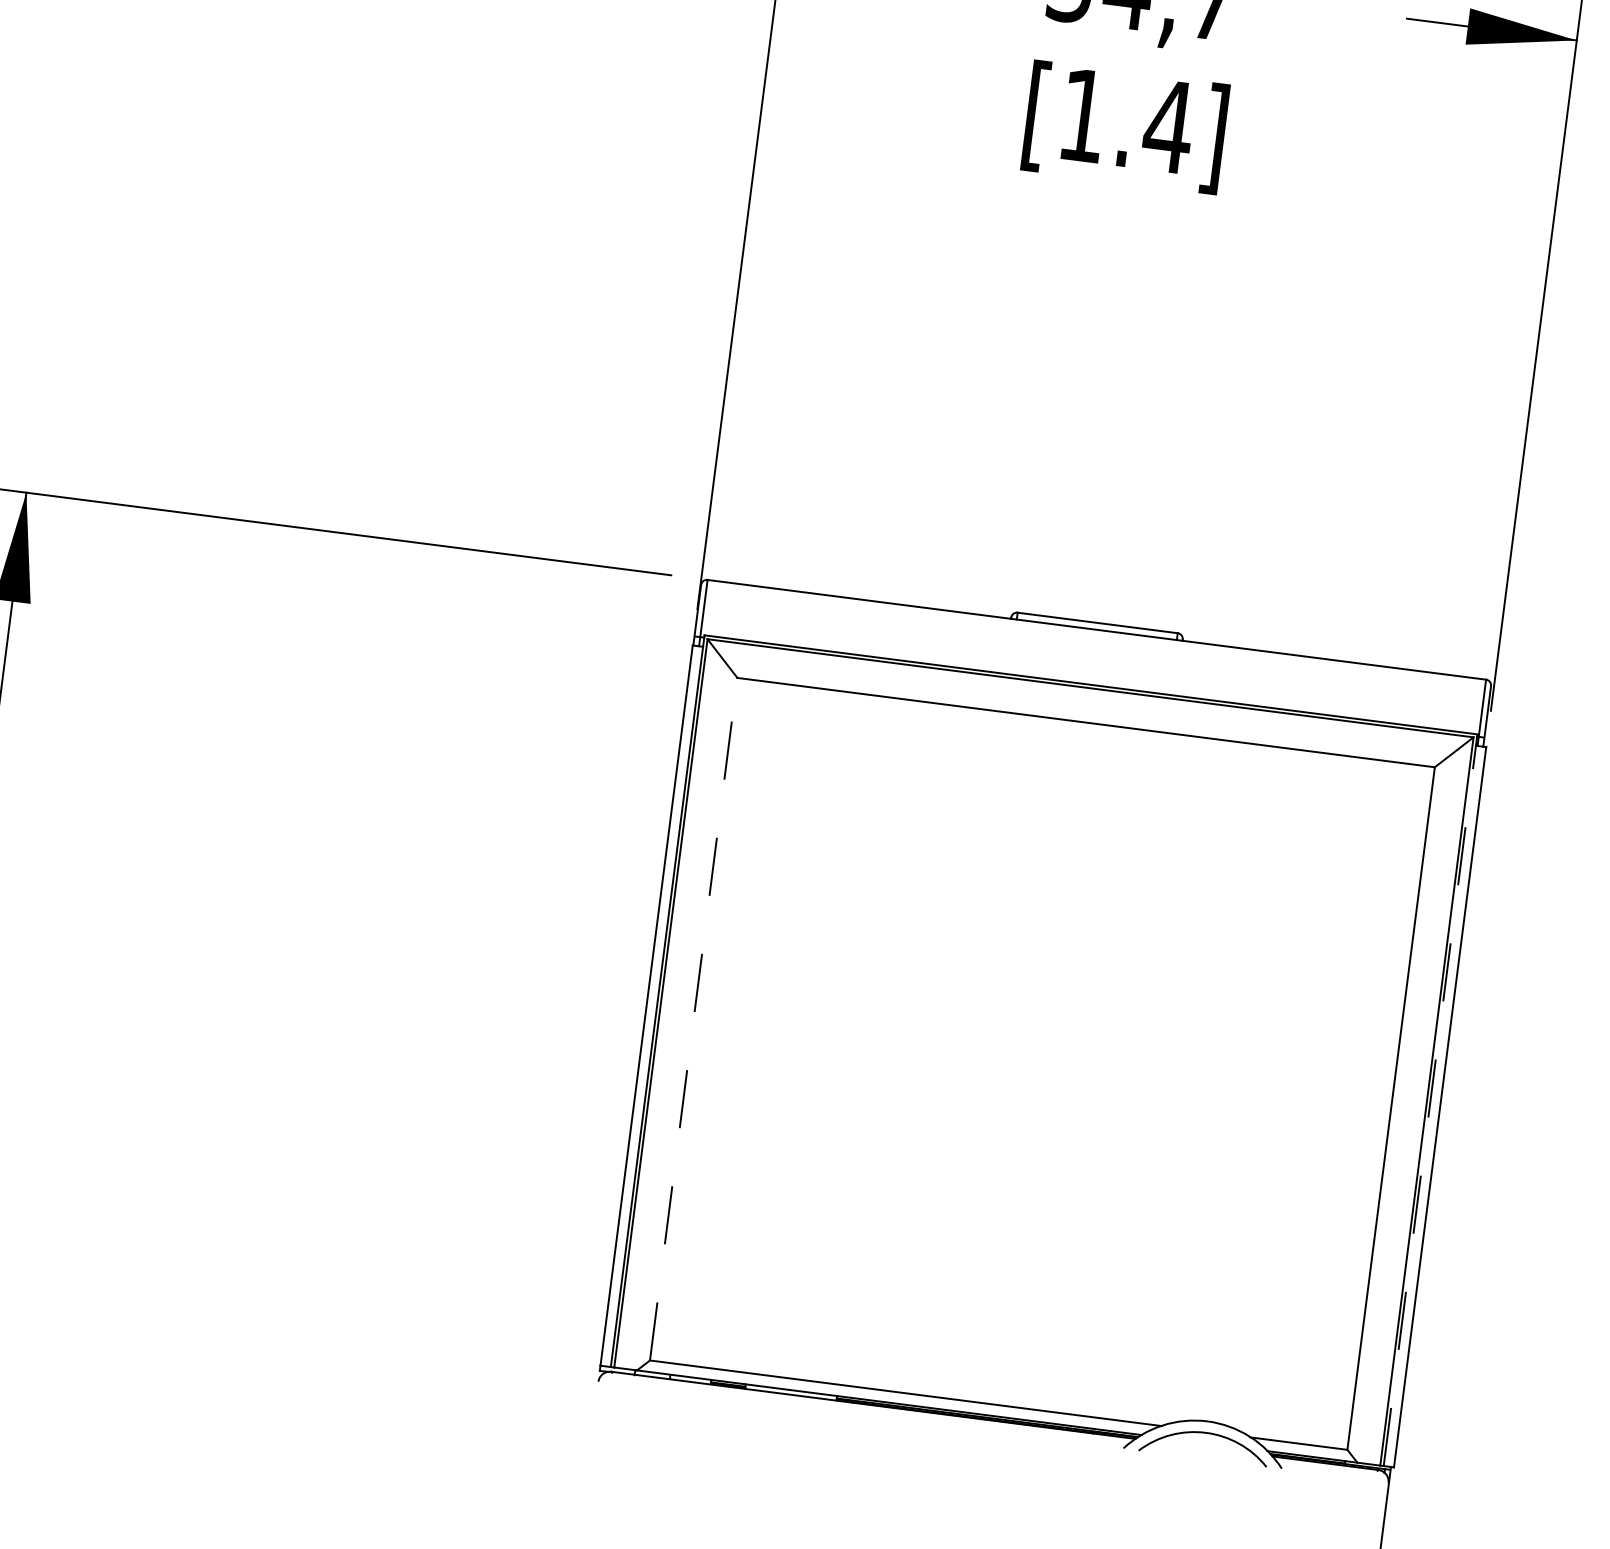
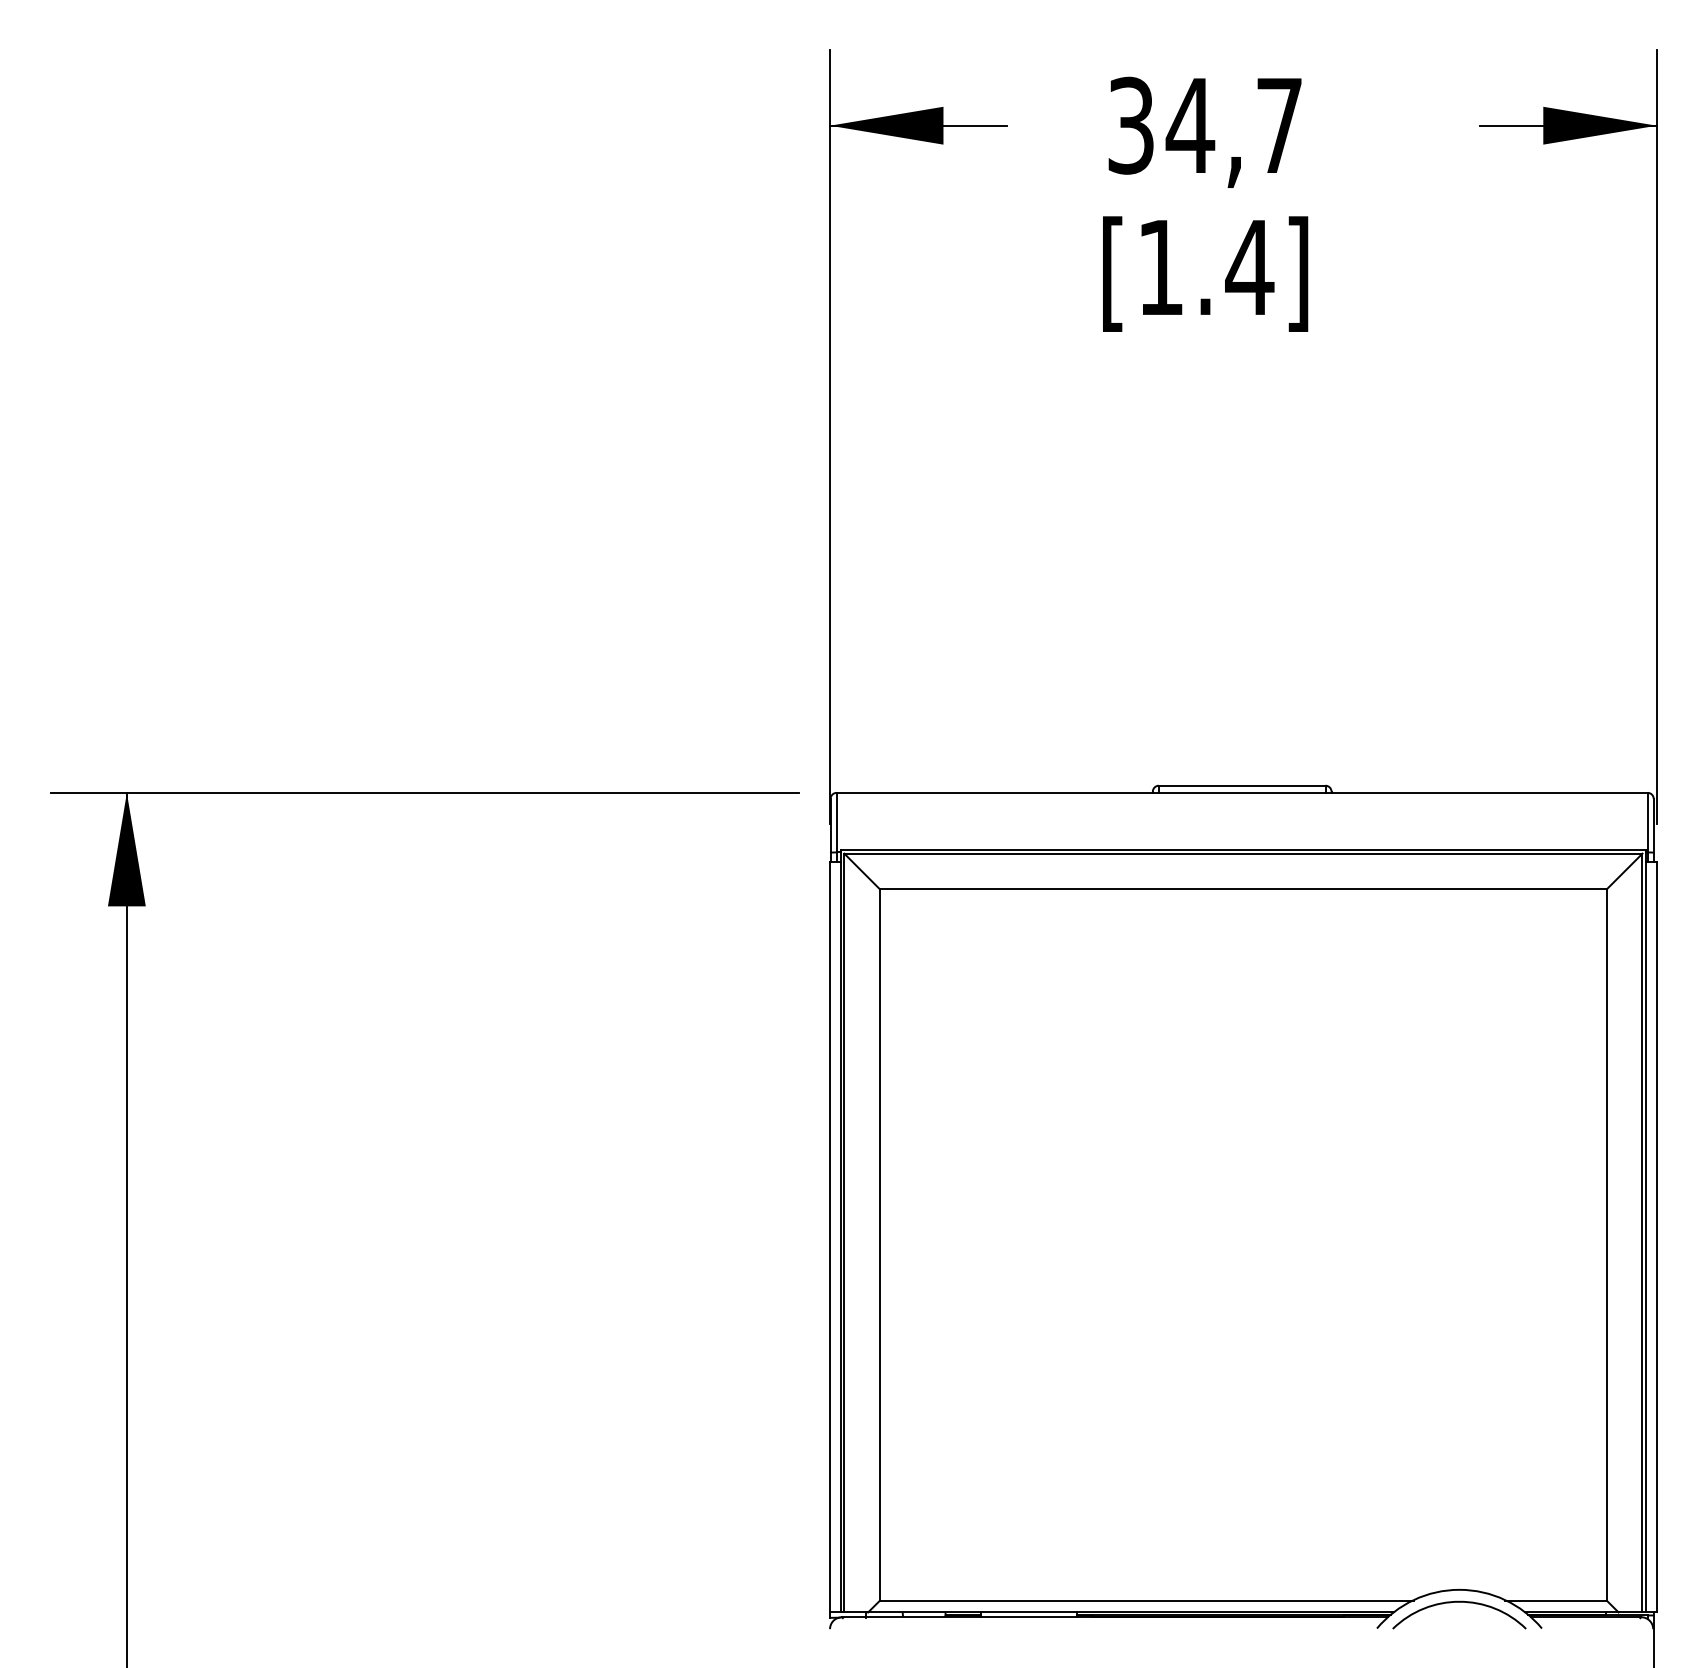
line: (694, 1019) -> (880, 1245), dashed -> solid
line: (1431, 1099) -> (1646, 1230), dashed -> solid

